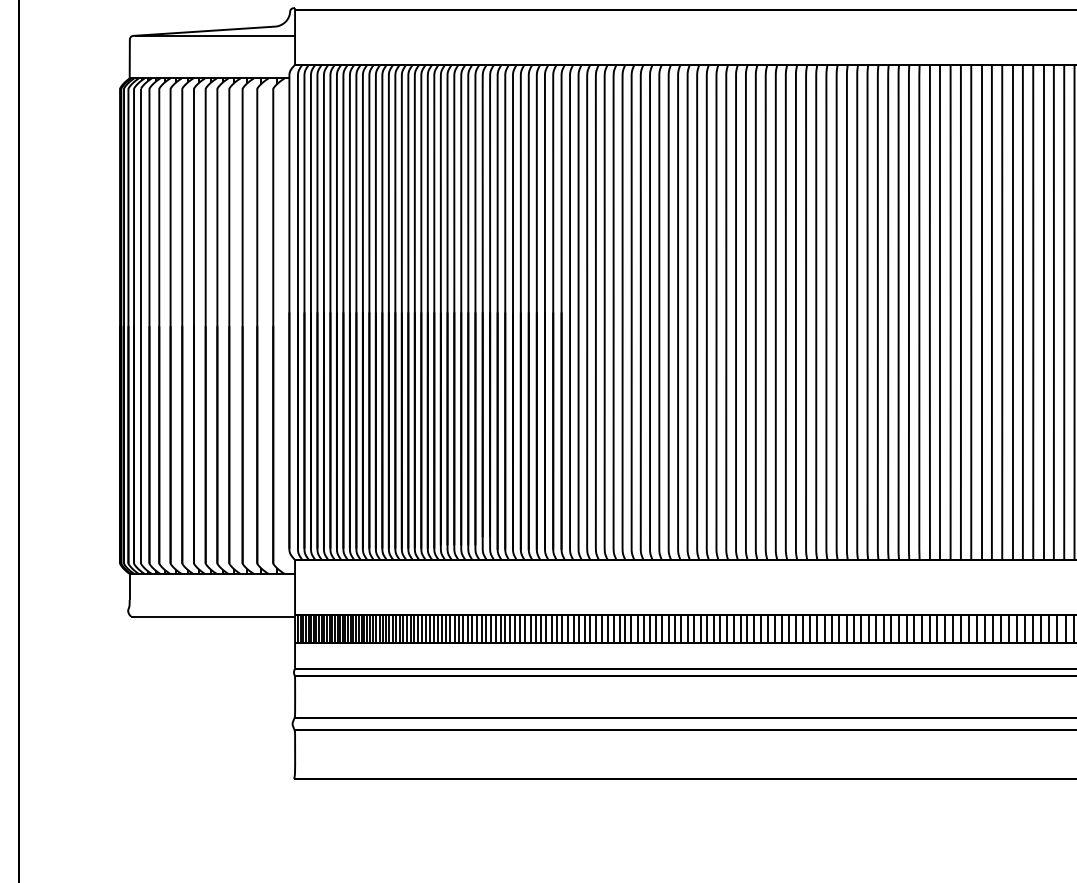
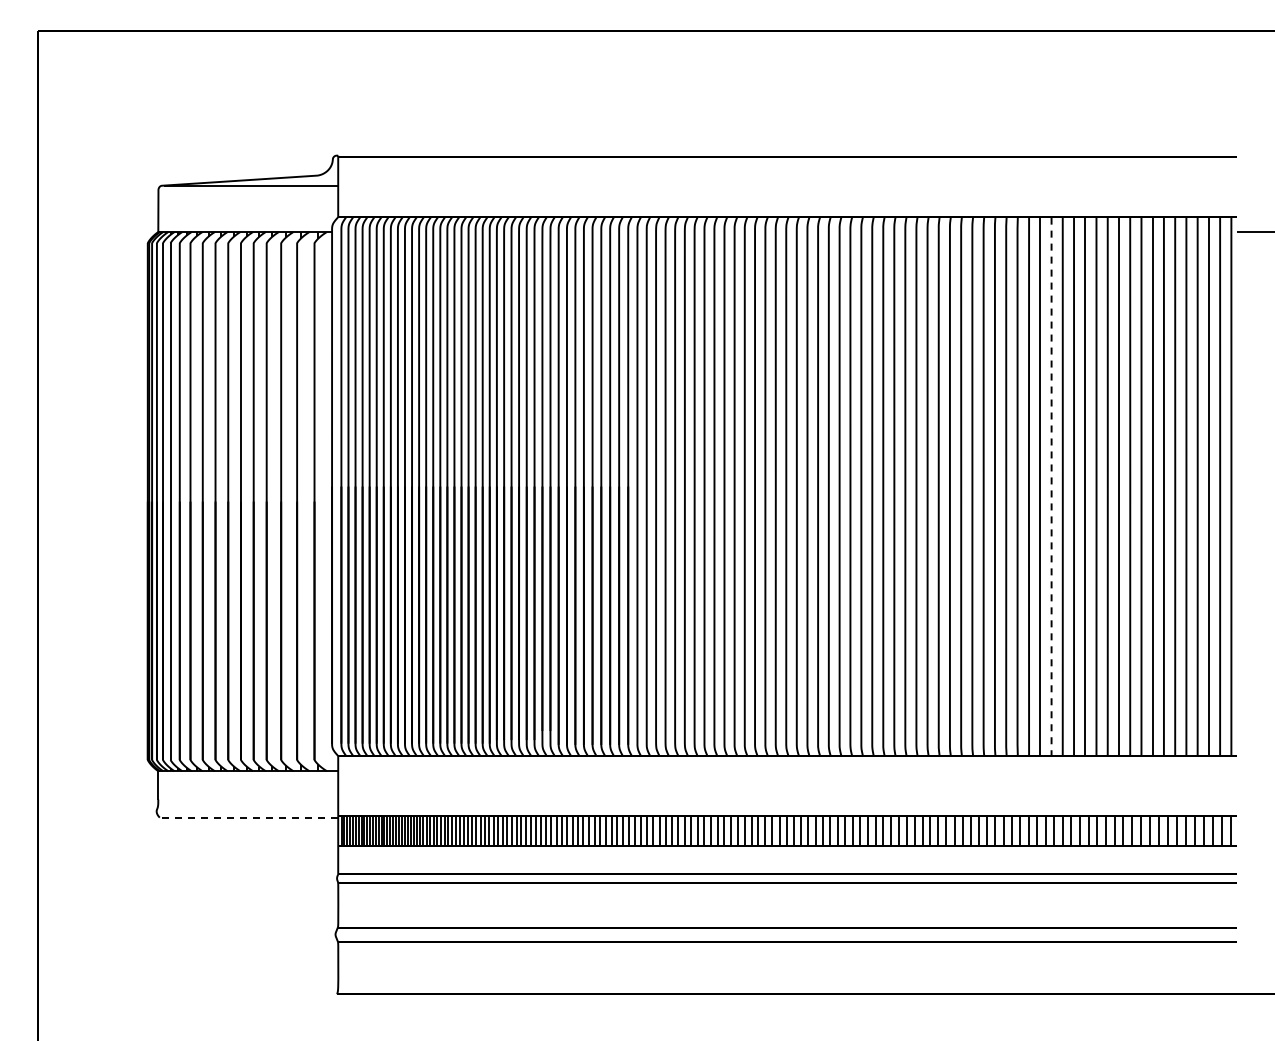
line: (950, 312) -> (1051, 486), solid -> dashed
line: (212, 616) -> (248, 817), solid -> dashed

